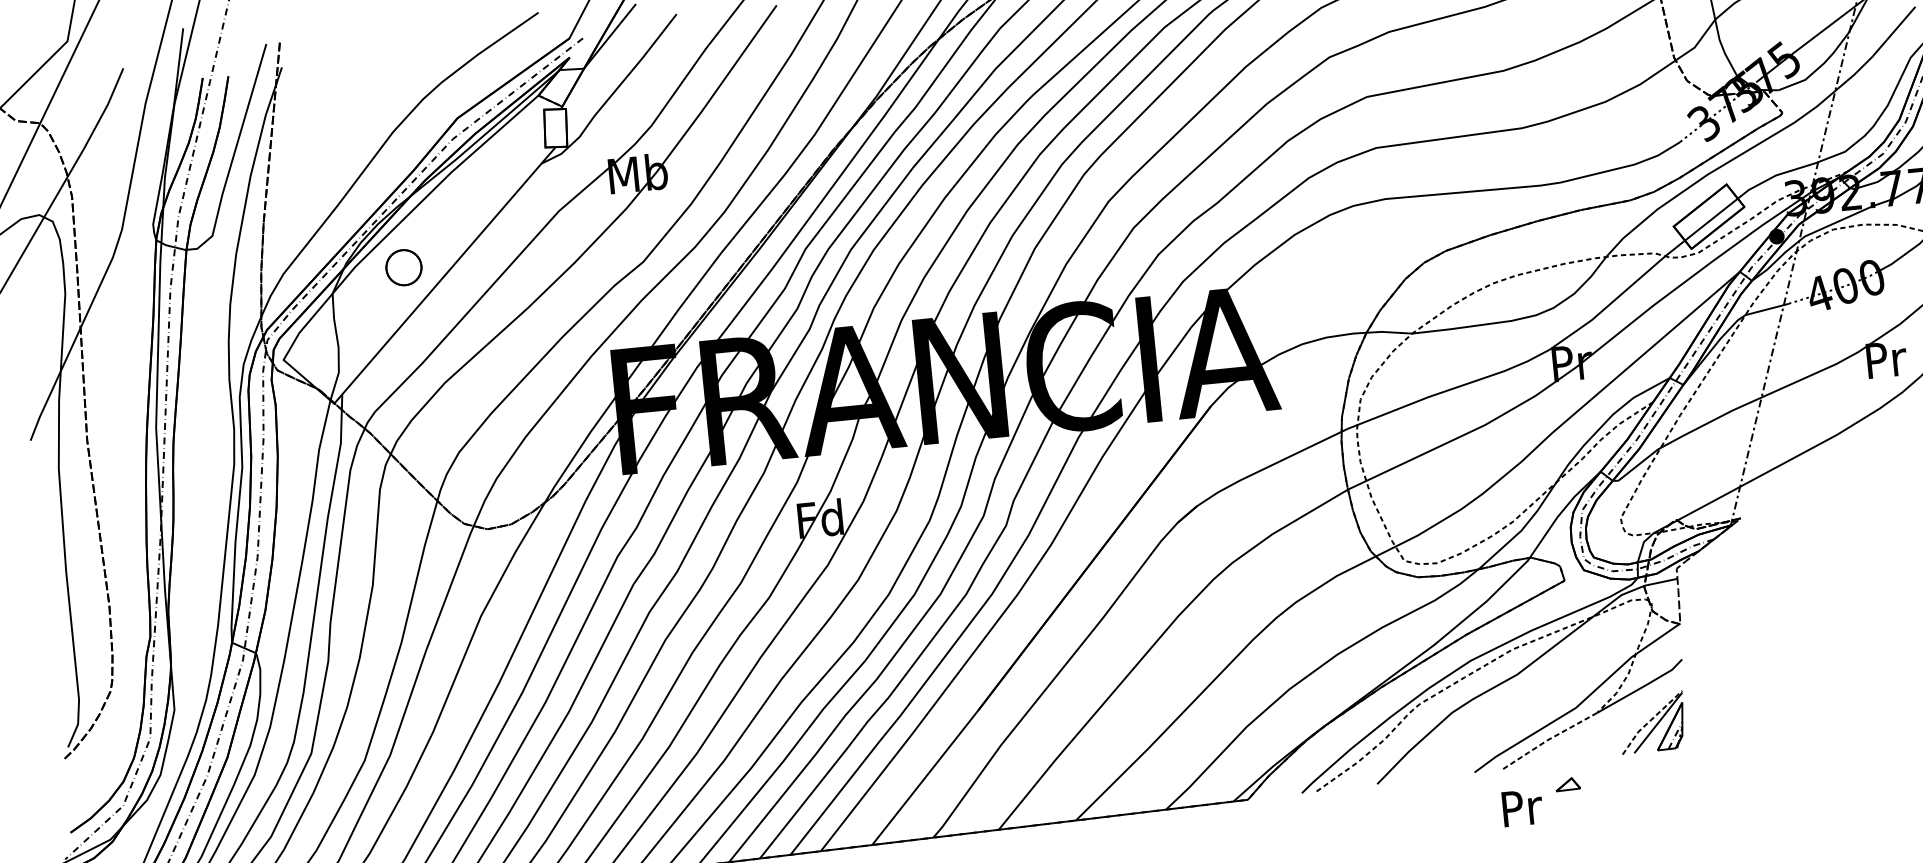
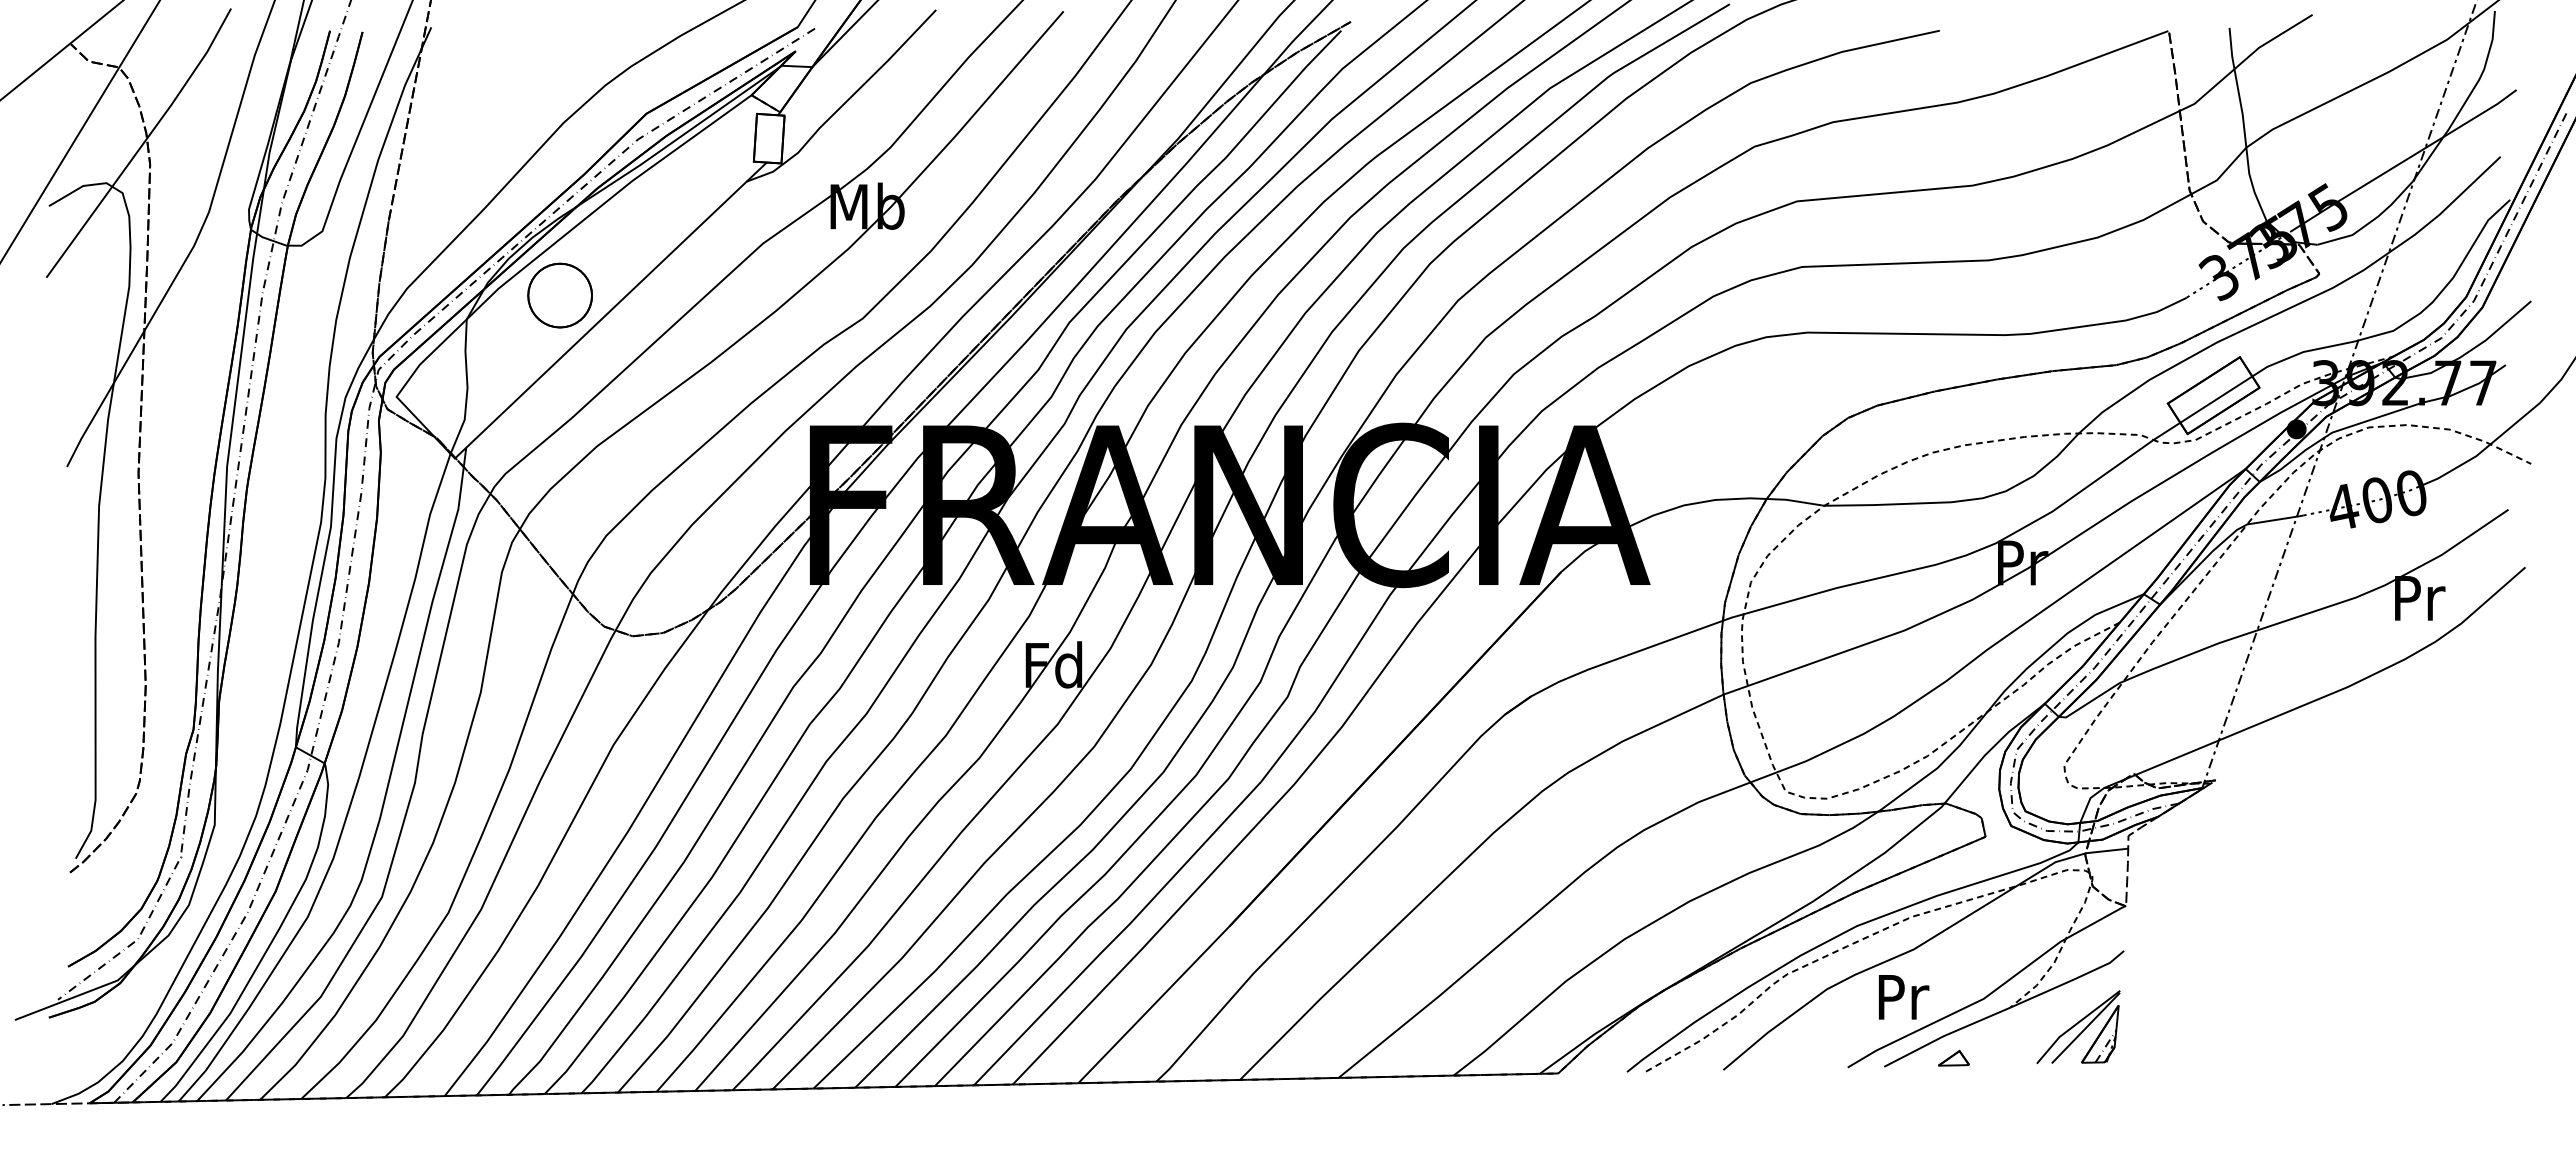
part: (403, 267) -> (559, 295), size x1.43
line: (1650, 720) -> (2076, 1024), dashed -> solid
line: (1549, 739) -> (1946, 1035), dashed -> solid
part: (1567, 783) -> (1953, 1057), moved
text: (1523, 808) -> (1904, 997), moved

